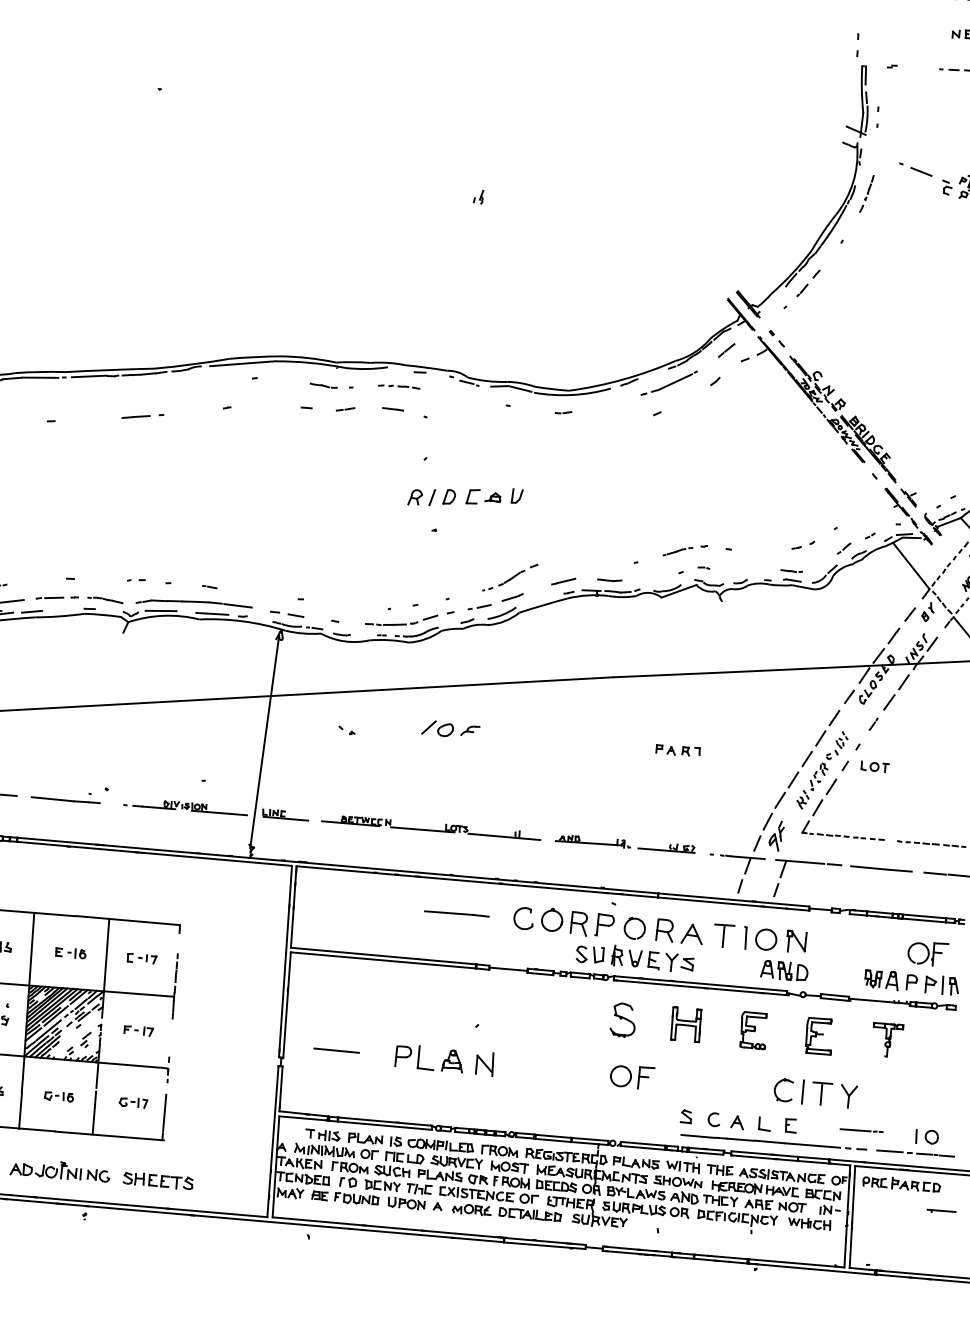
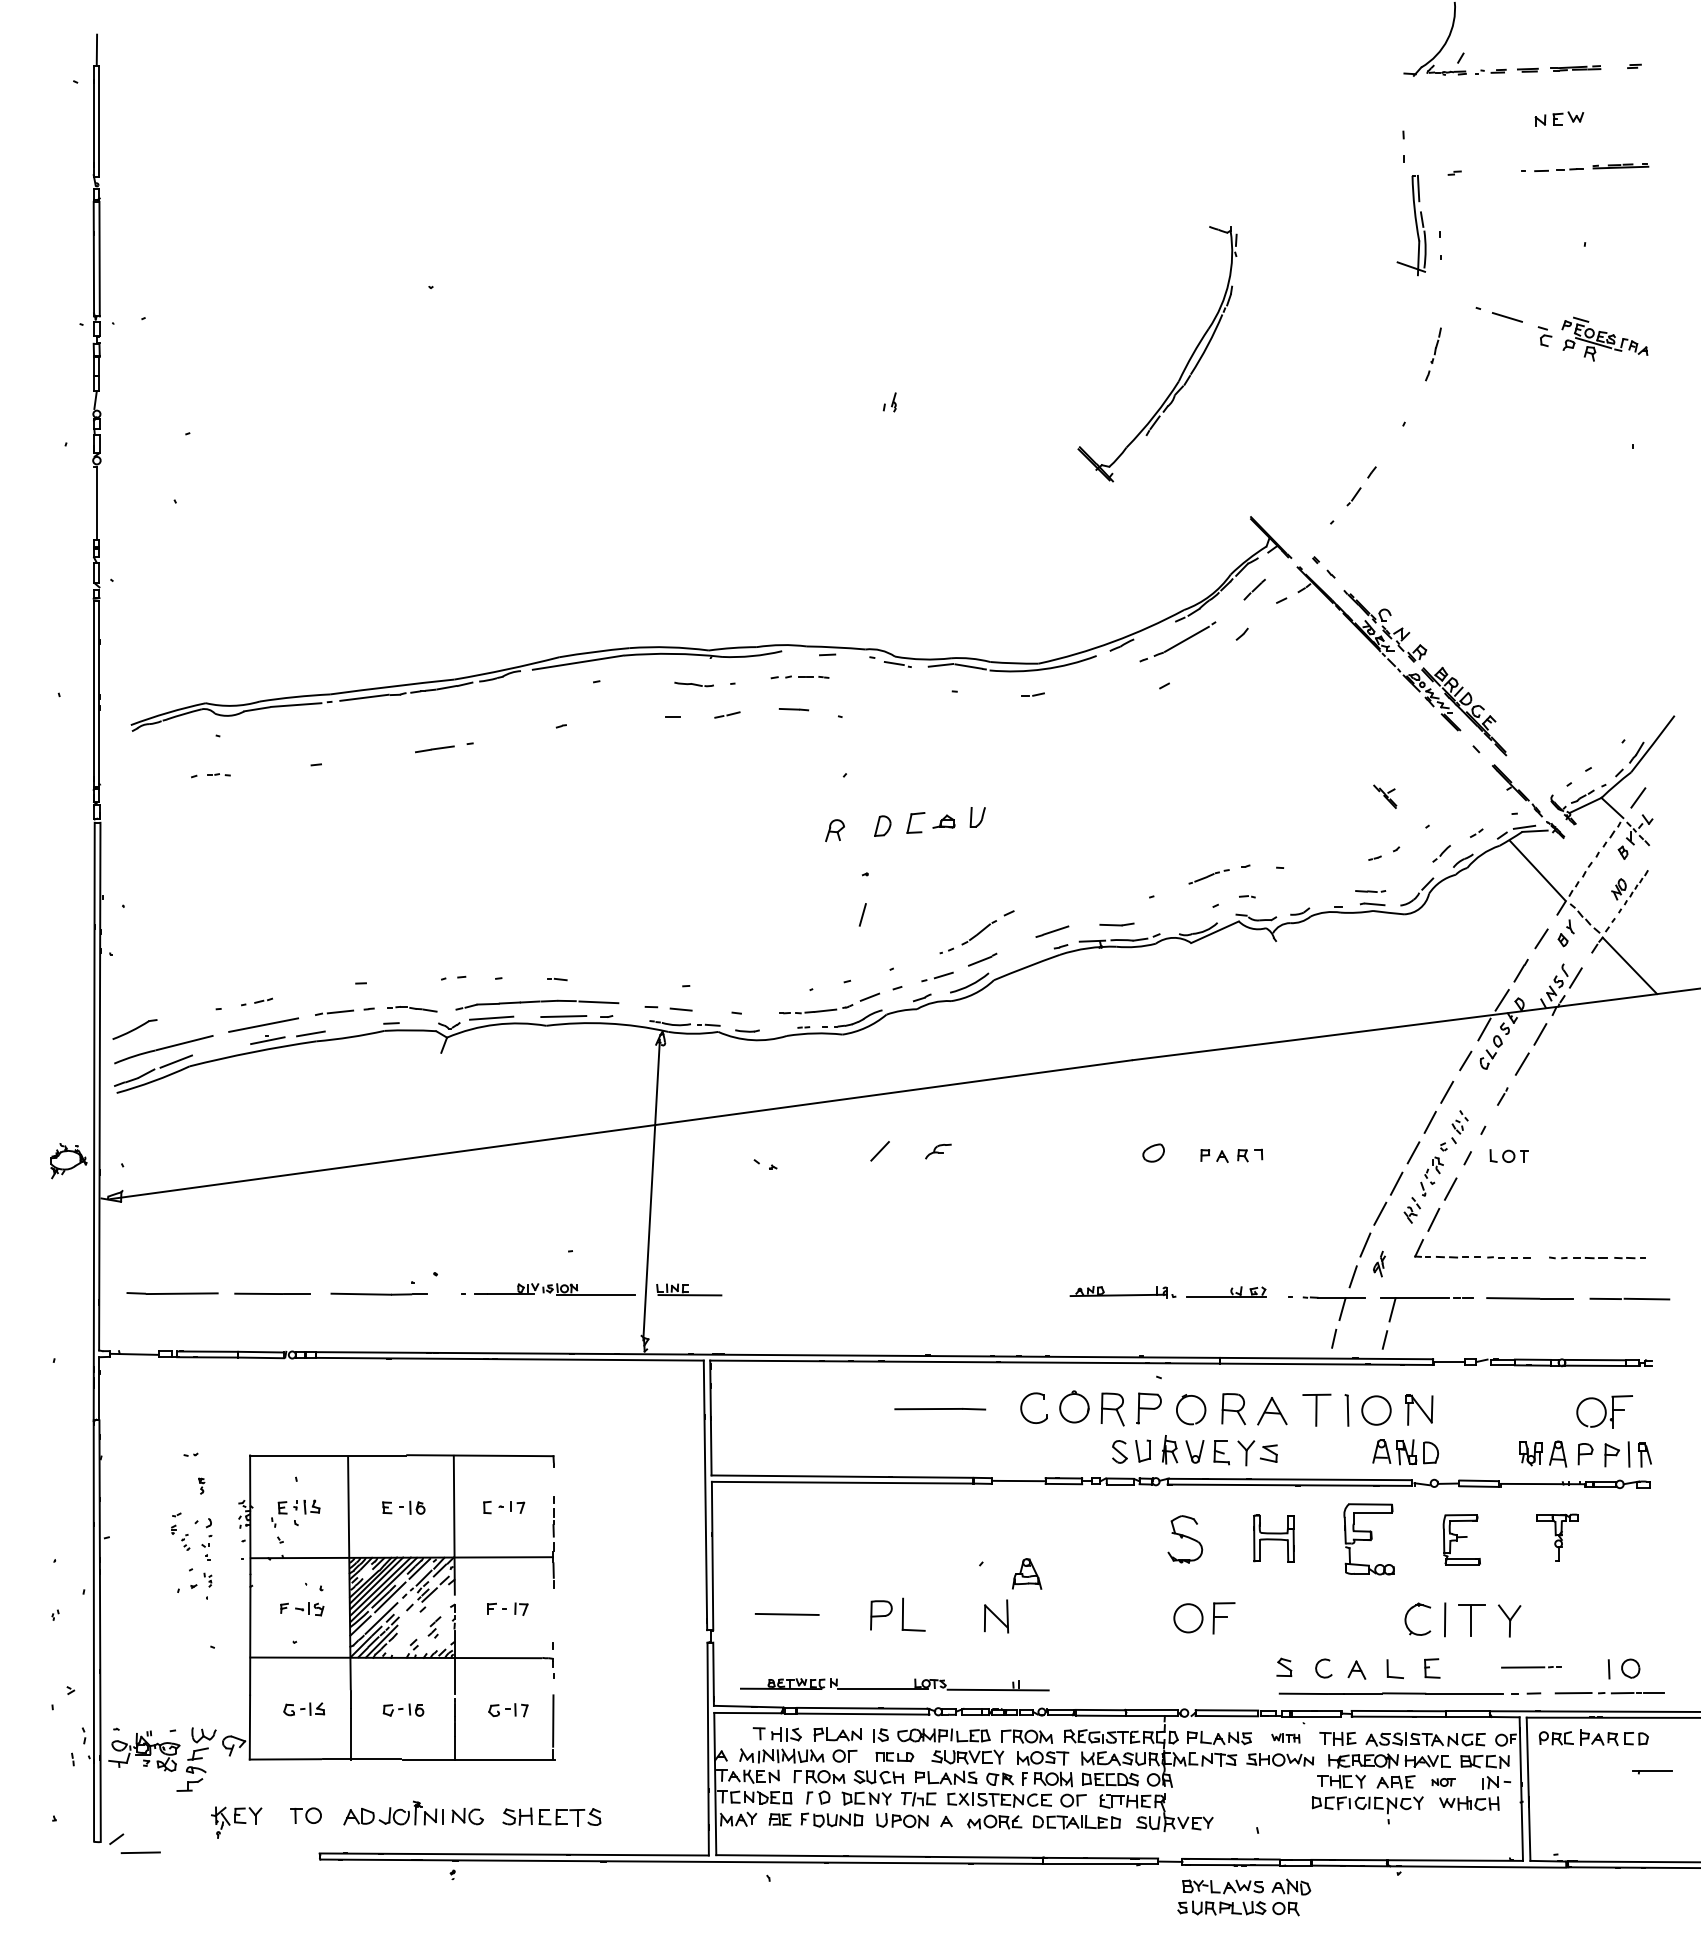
part: (816, 240) -> (1184, 367), moved
line: (432, 497) -> (862, 914), moved
part: (908, 497) -> (1385, 796), moved
part: (445, 729) -> (1153, 1152), moved
part: (431, 827) -> (894, 1684), moved
part: (776, 835) -> (1379, 1263), size x0.6
part: (753, 1030) -> (1368, 1539), size x1.4
part: (453, 1060) -> (1027, 1573), moved
part: (404, 1157) -> (894, 1756), size x0.7
part: (682, 1167) -> (1285, 1738), size x0.6
part: (650, 1202) -> (1244, 1897), moved
part: (792, 1207) -> (1443, 1782), size x0.6

